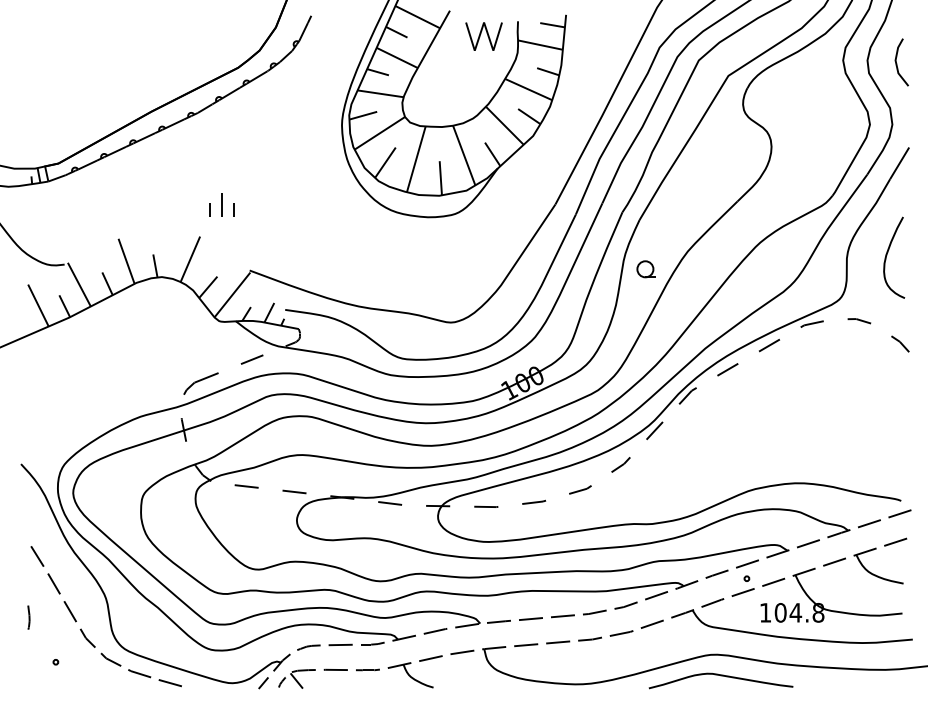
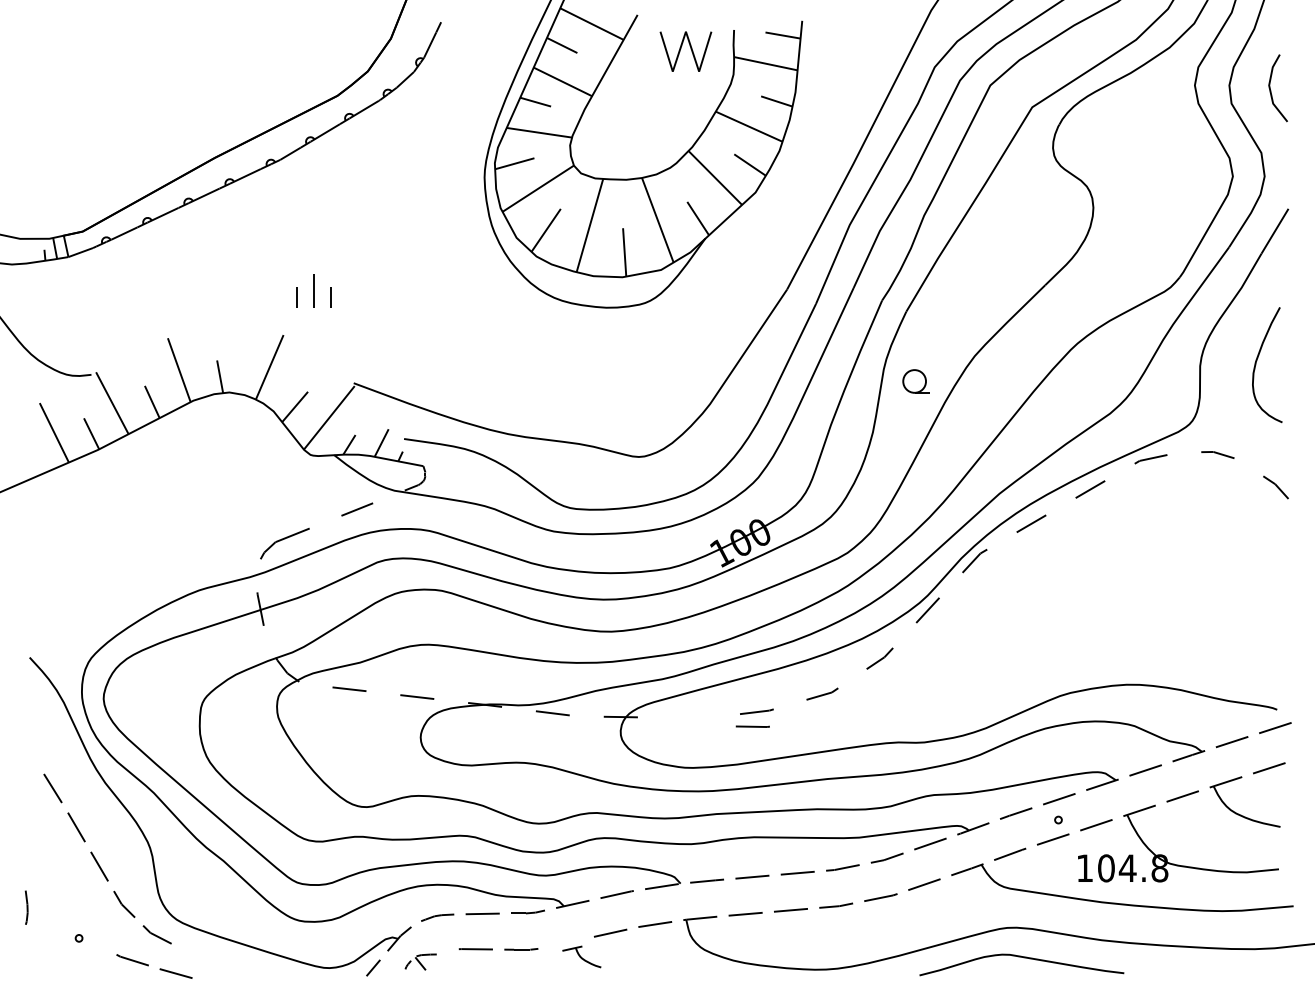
line: (486, 506) -> (753, 726), moved
line: (28, 617) -> (26, 907), moved
part: (410, 675) -> (581, 957), size x0.6
part: (154, 678) -> (153, 967), moved
part: (296, 678) -> (420, 961), size x0.6

